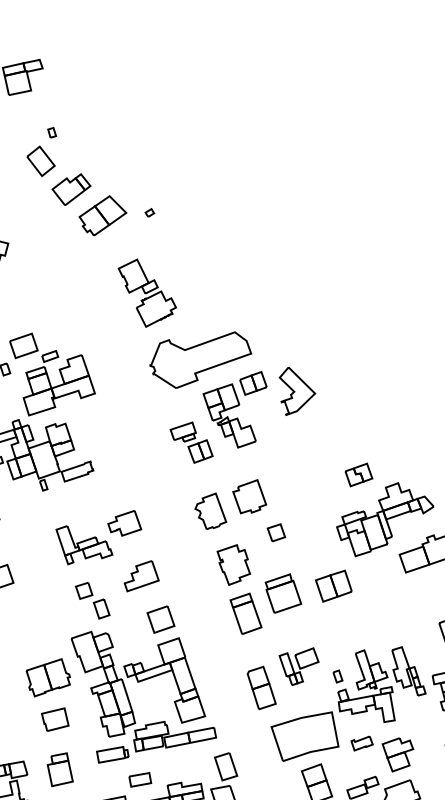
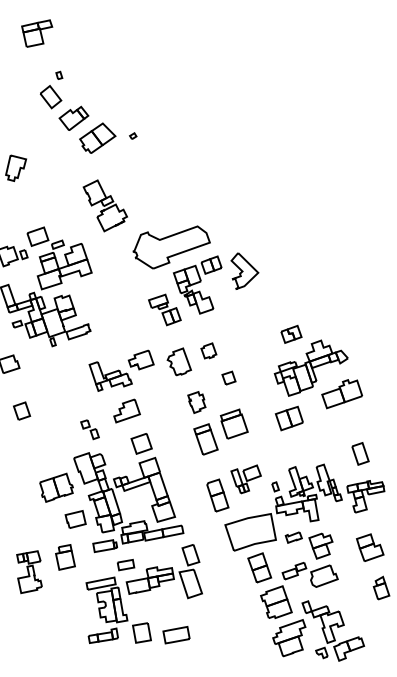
part: (146, 292) -> (104, 205), moved
part: (249, 496) -> (208, 350), size x0.6
part: (98, 537) -> (121, 370), moved
part: (233, 564) -> (196, 402), size x0.7
part: (332, 586) -> (288, 418), moved
part: (92, 600) -> (89, 429), size x0.7
part: (55, 719) -> (75, 519), moved

